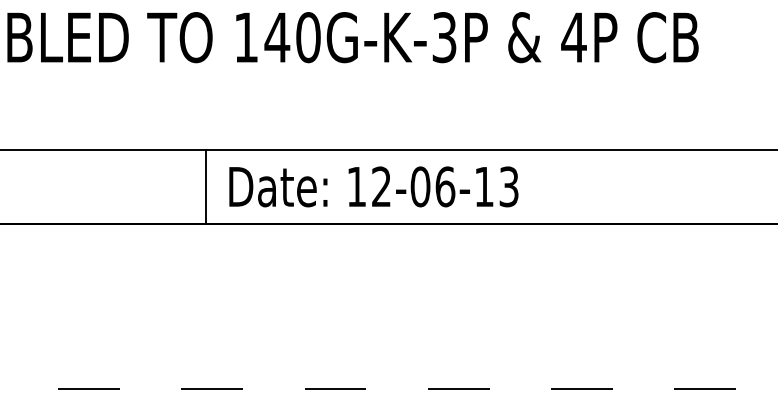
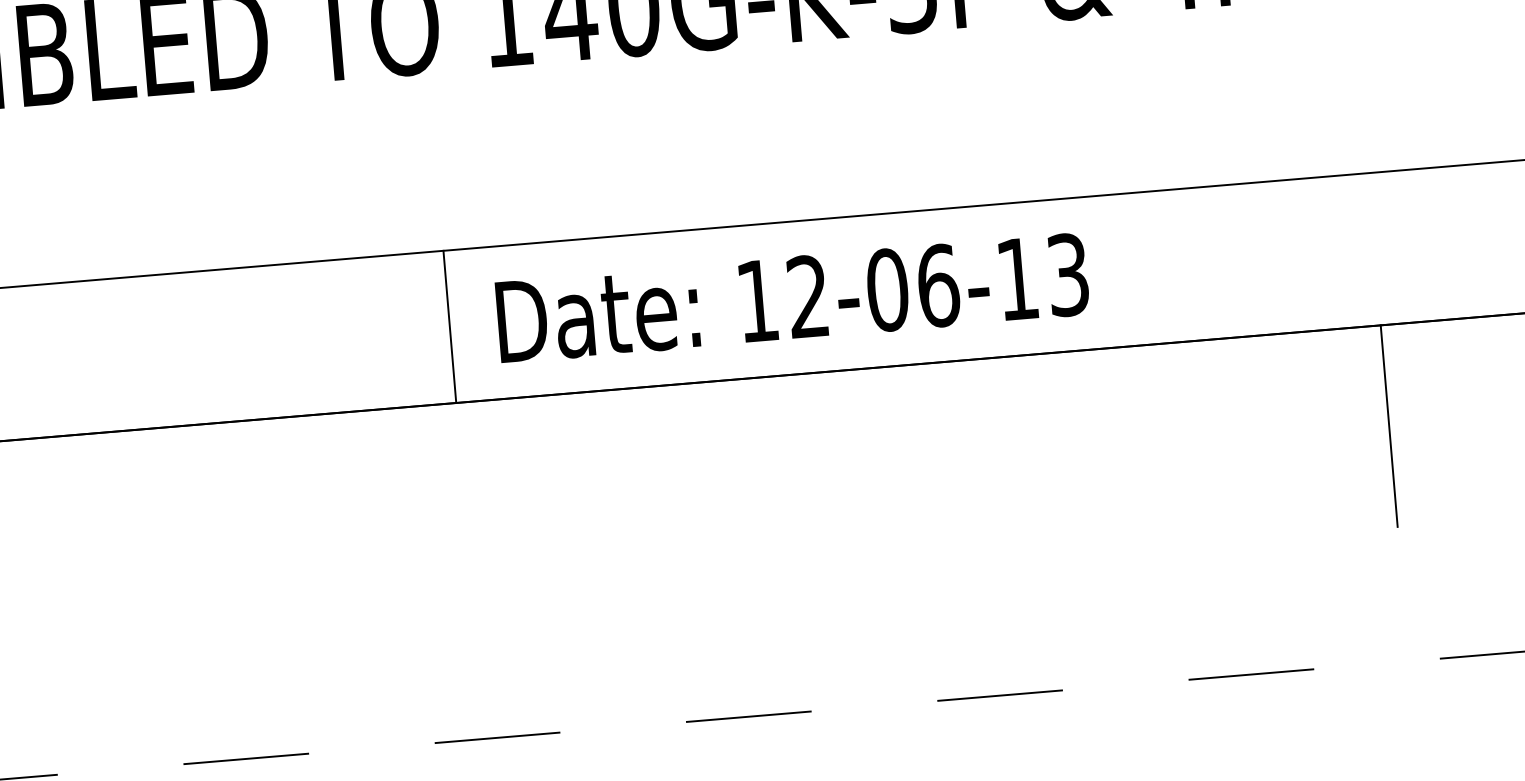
line: (659, 273) -> (1389, 425), added

